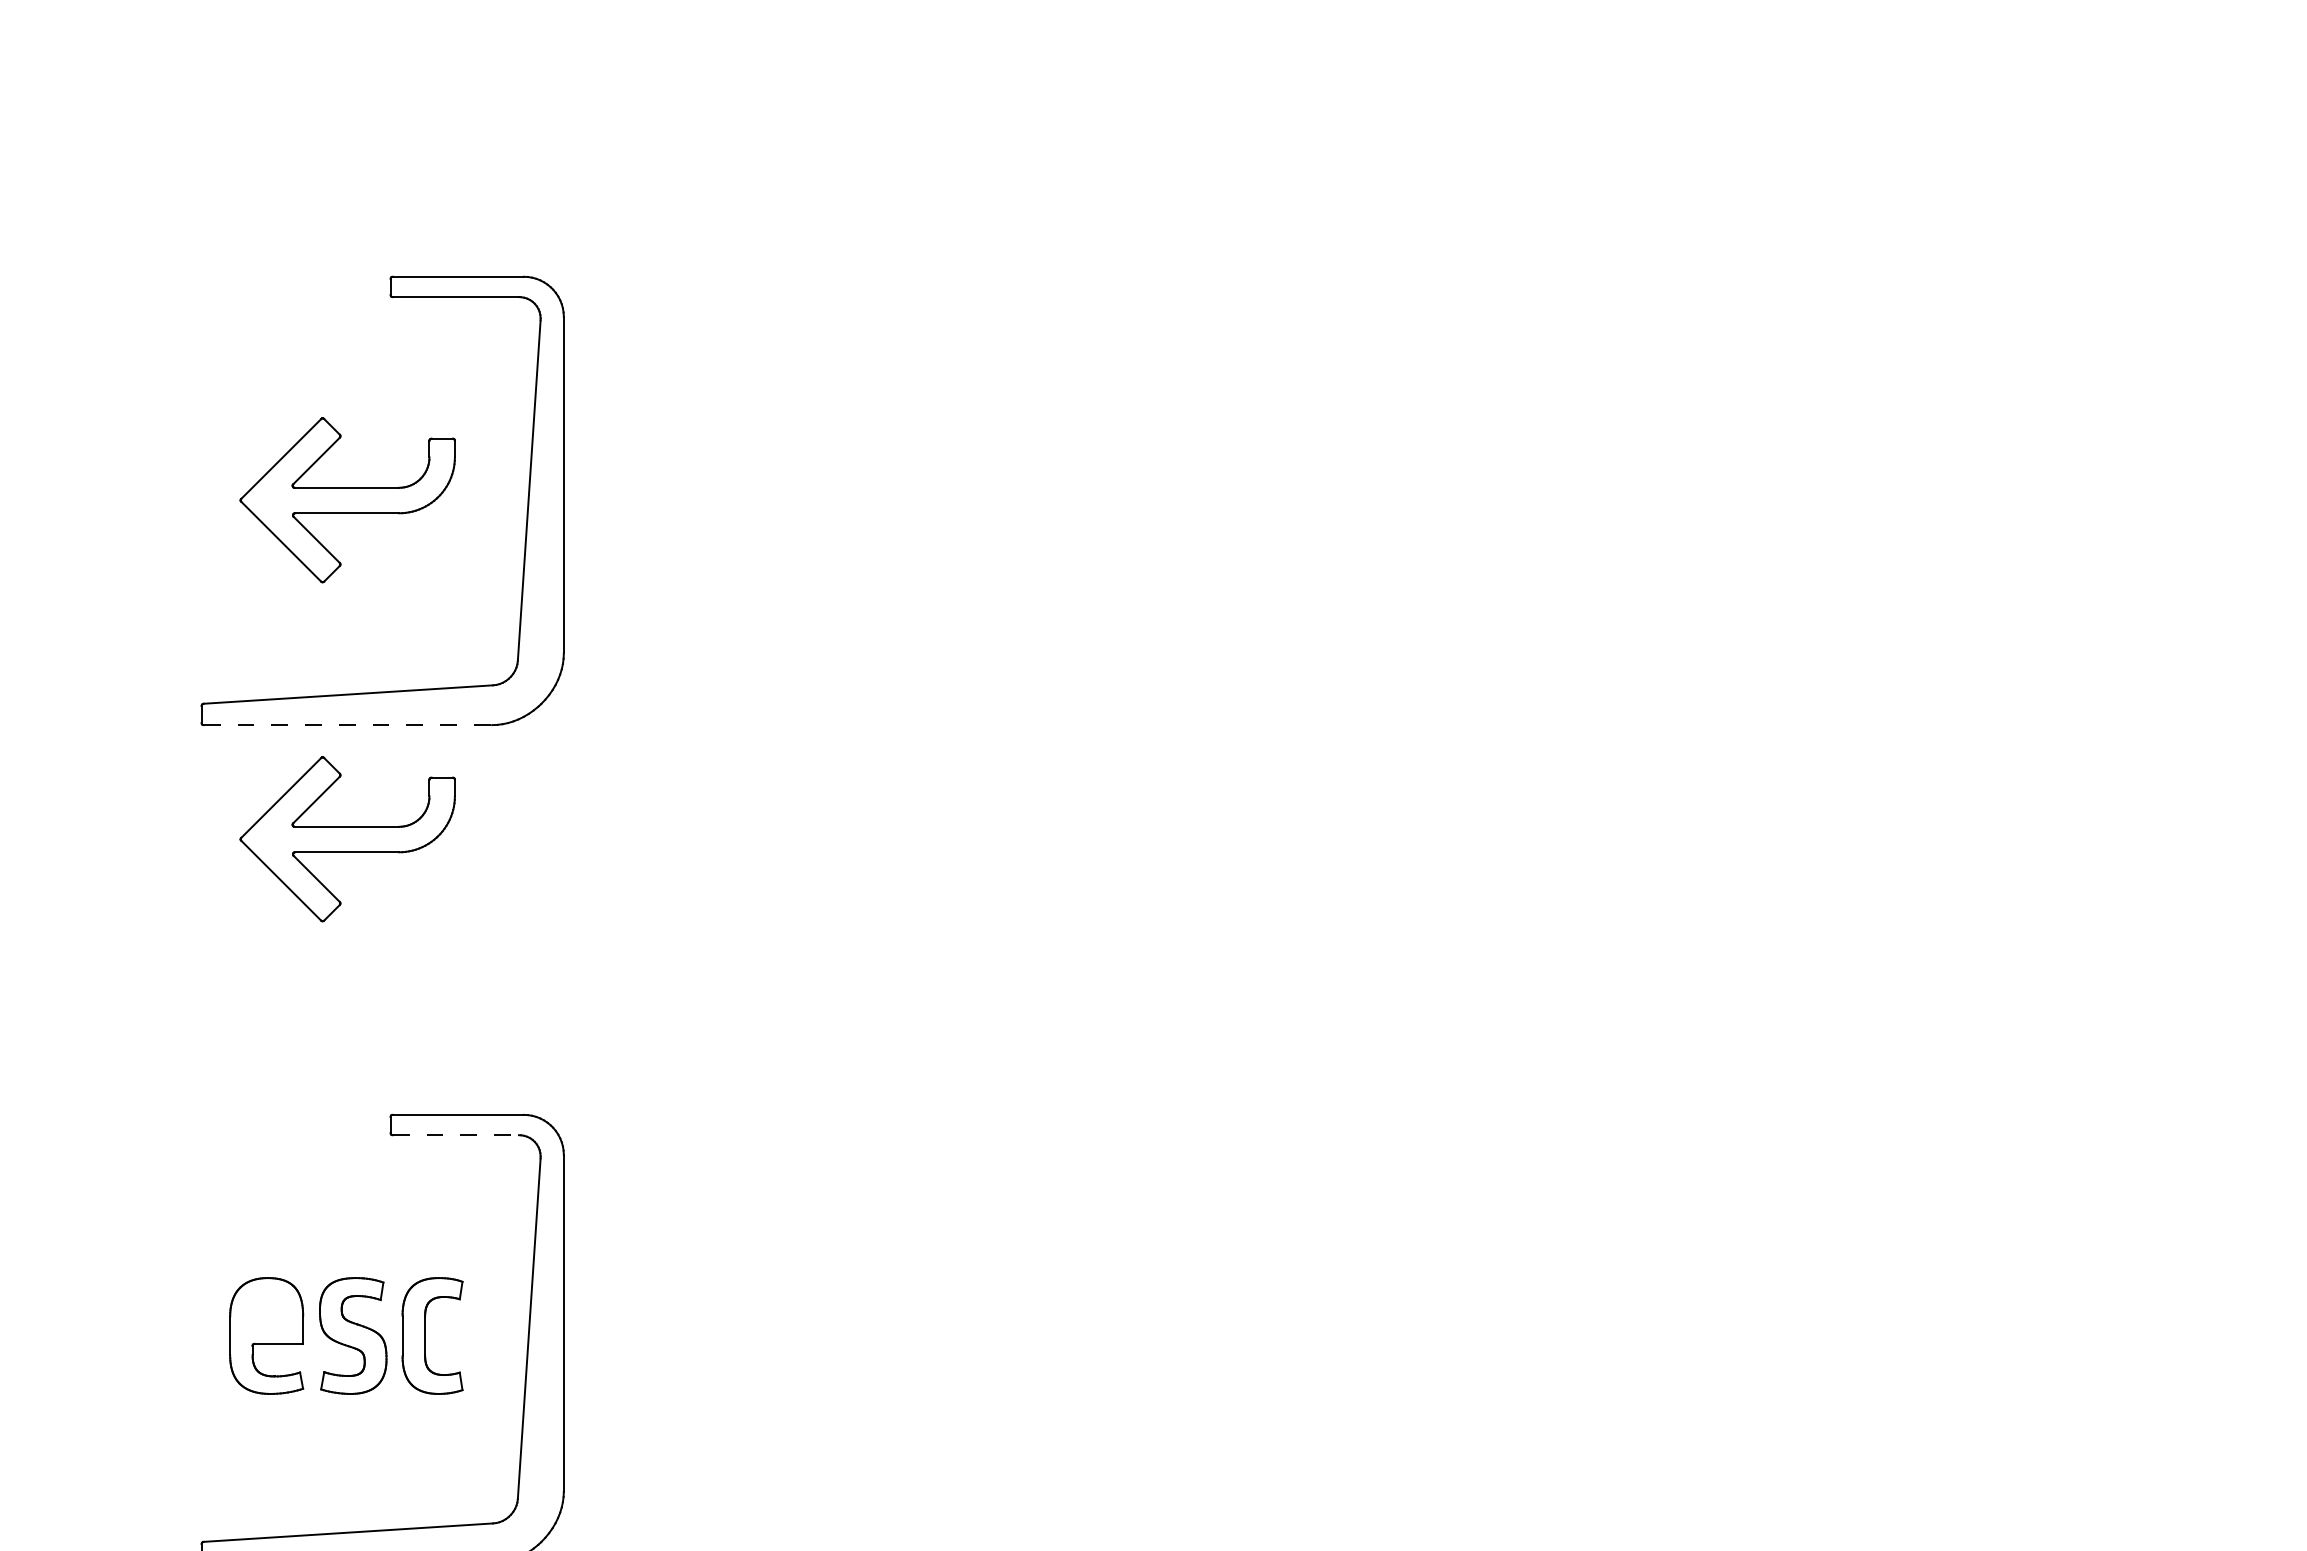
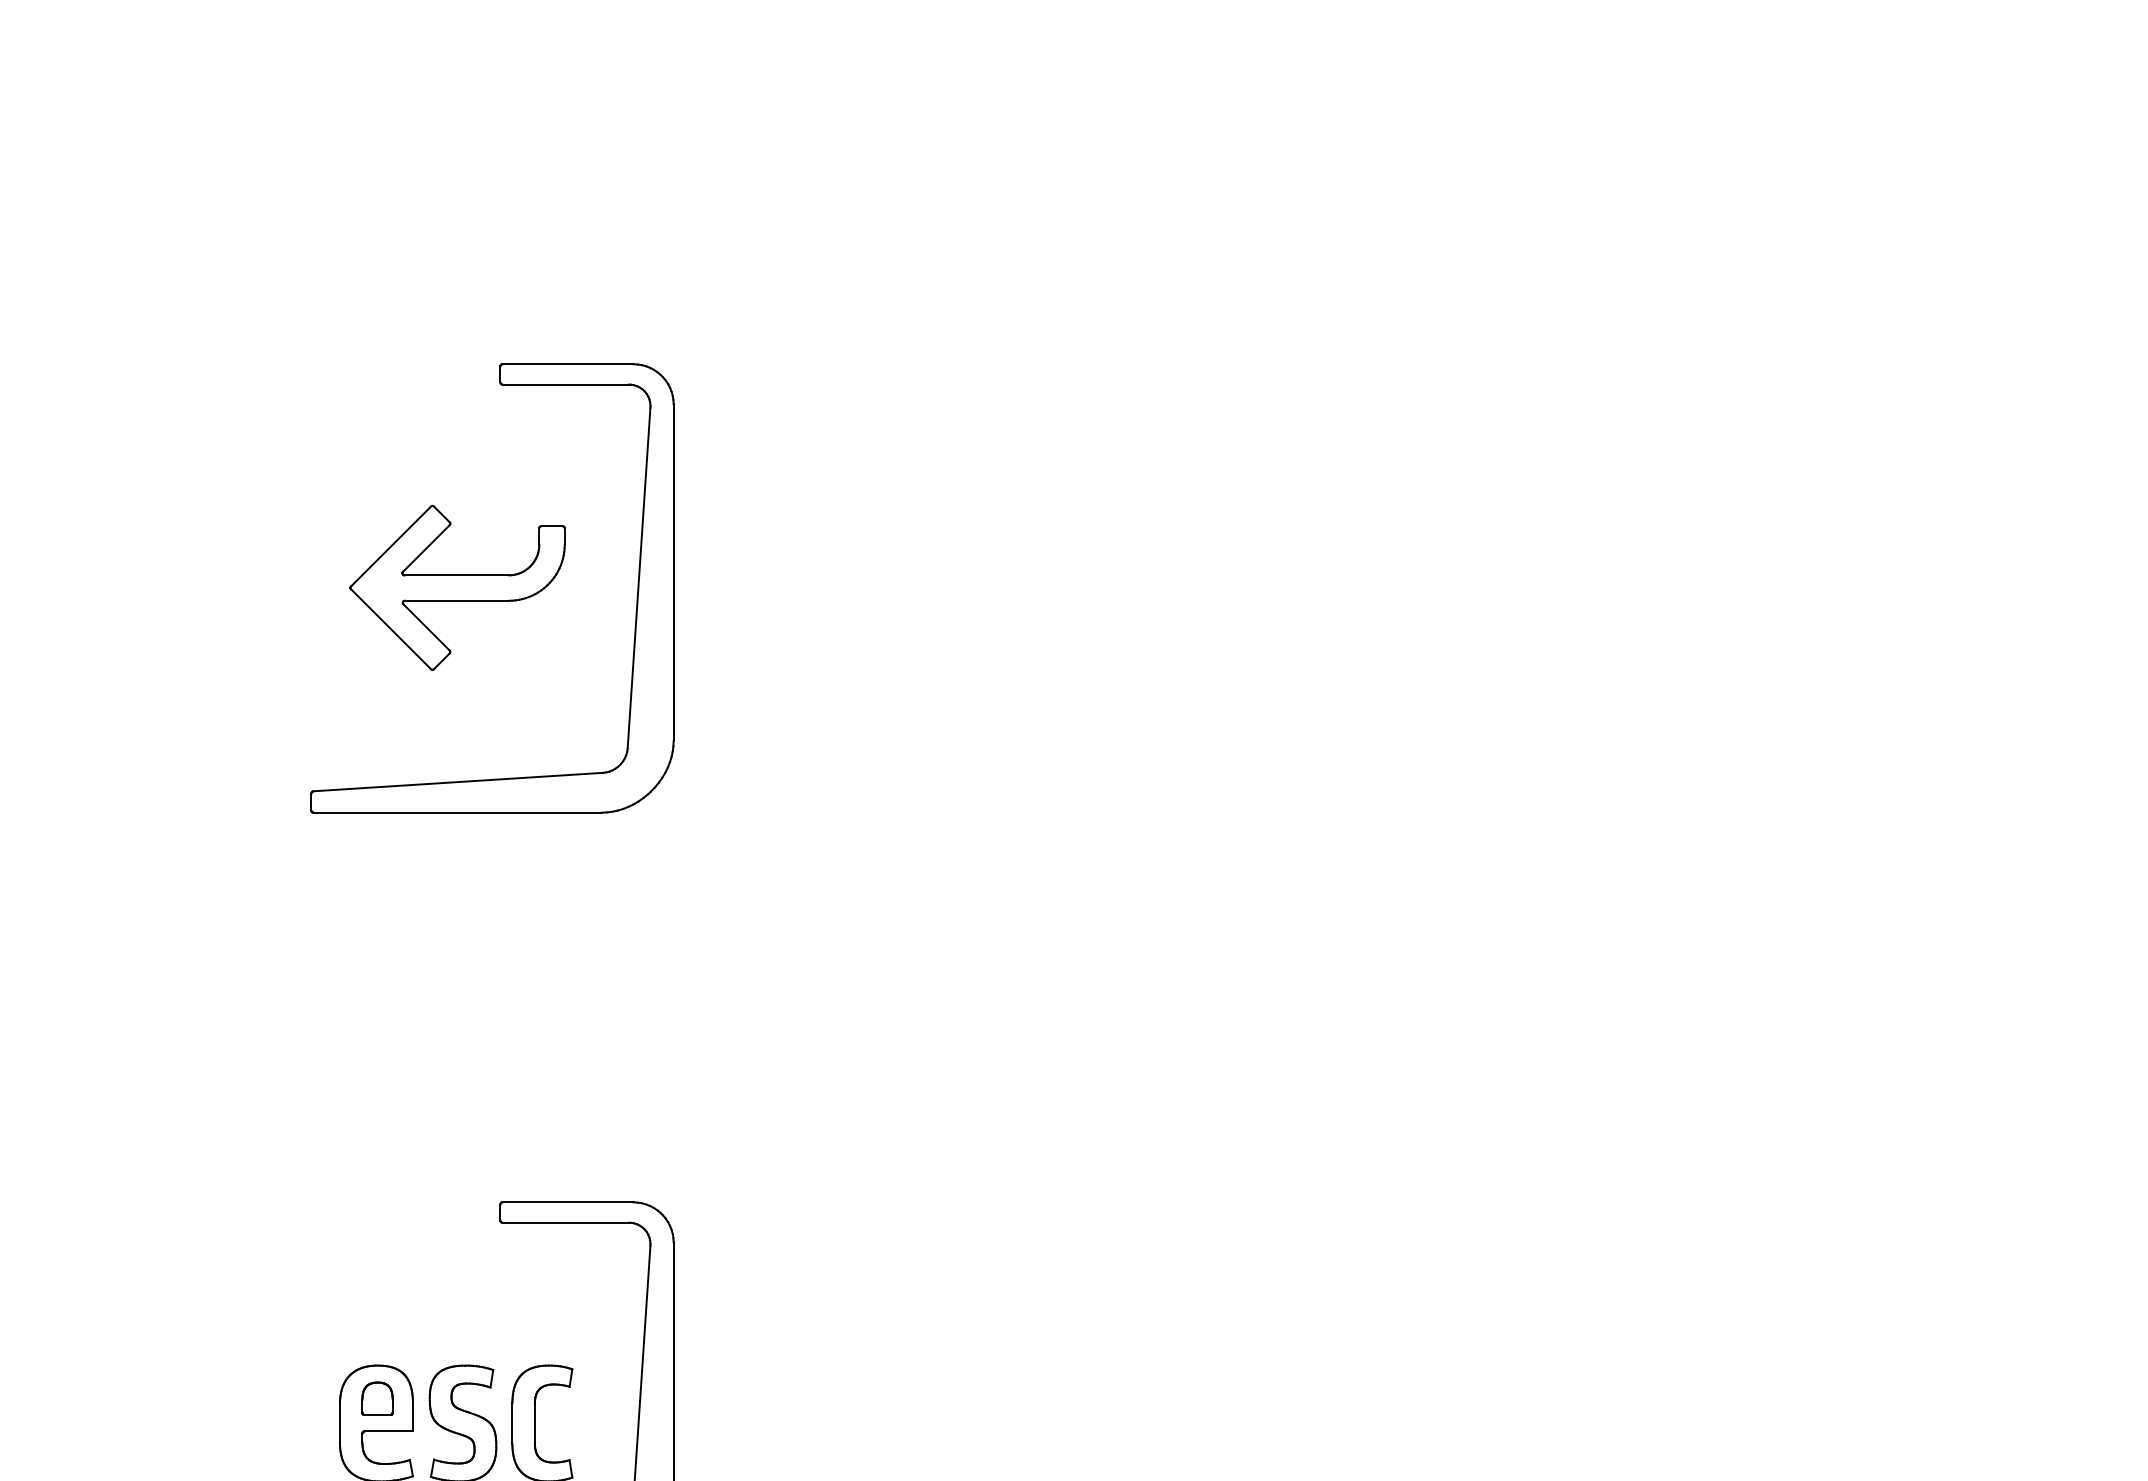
line: (348, 725) -> (458, 813), dashed -> solid
part: (347, 839) -> (457, 927), removed
line: (456, 1135) -> (566, 1223), dashed -> solid
part: (267, 1311) -> (377, 1399), added

